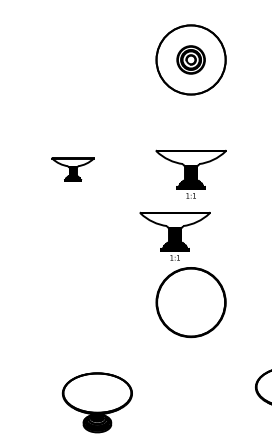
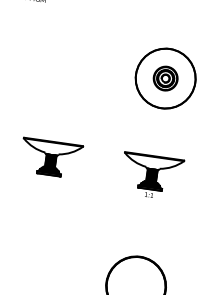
part: (72, 169) -> (50, 157), size x1.67
part: (174, 235) -> (130, 226), removed

